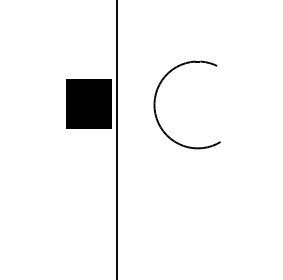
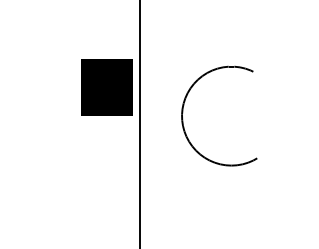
part: (155, 104) -> (183, 115), moved

